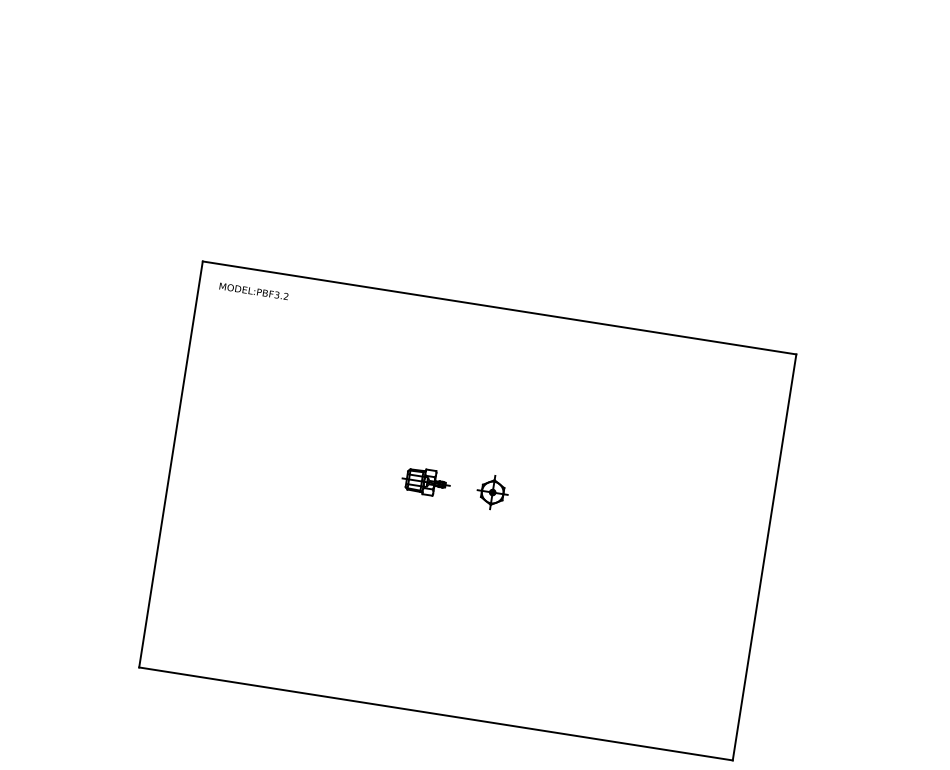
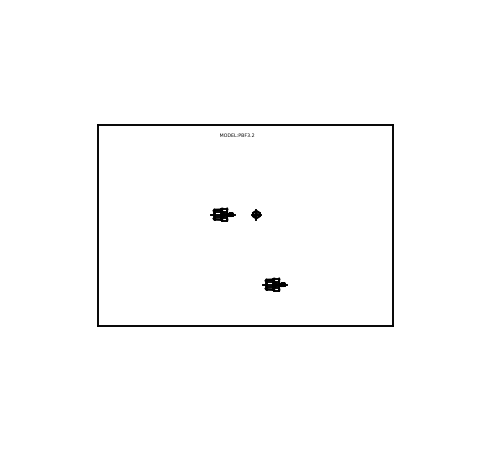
text: (253, 289) -> (236, 134), moved
part: (493, 492) -> (256, 214), size x0.6
part: (507, 638) -> (274, 284), added

